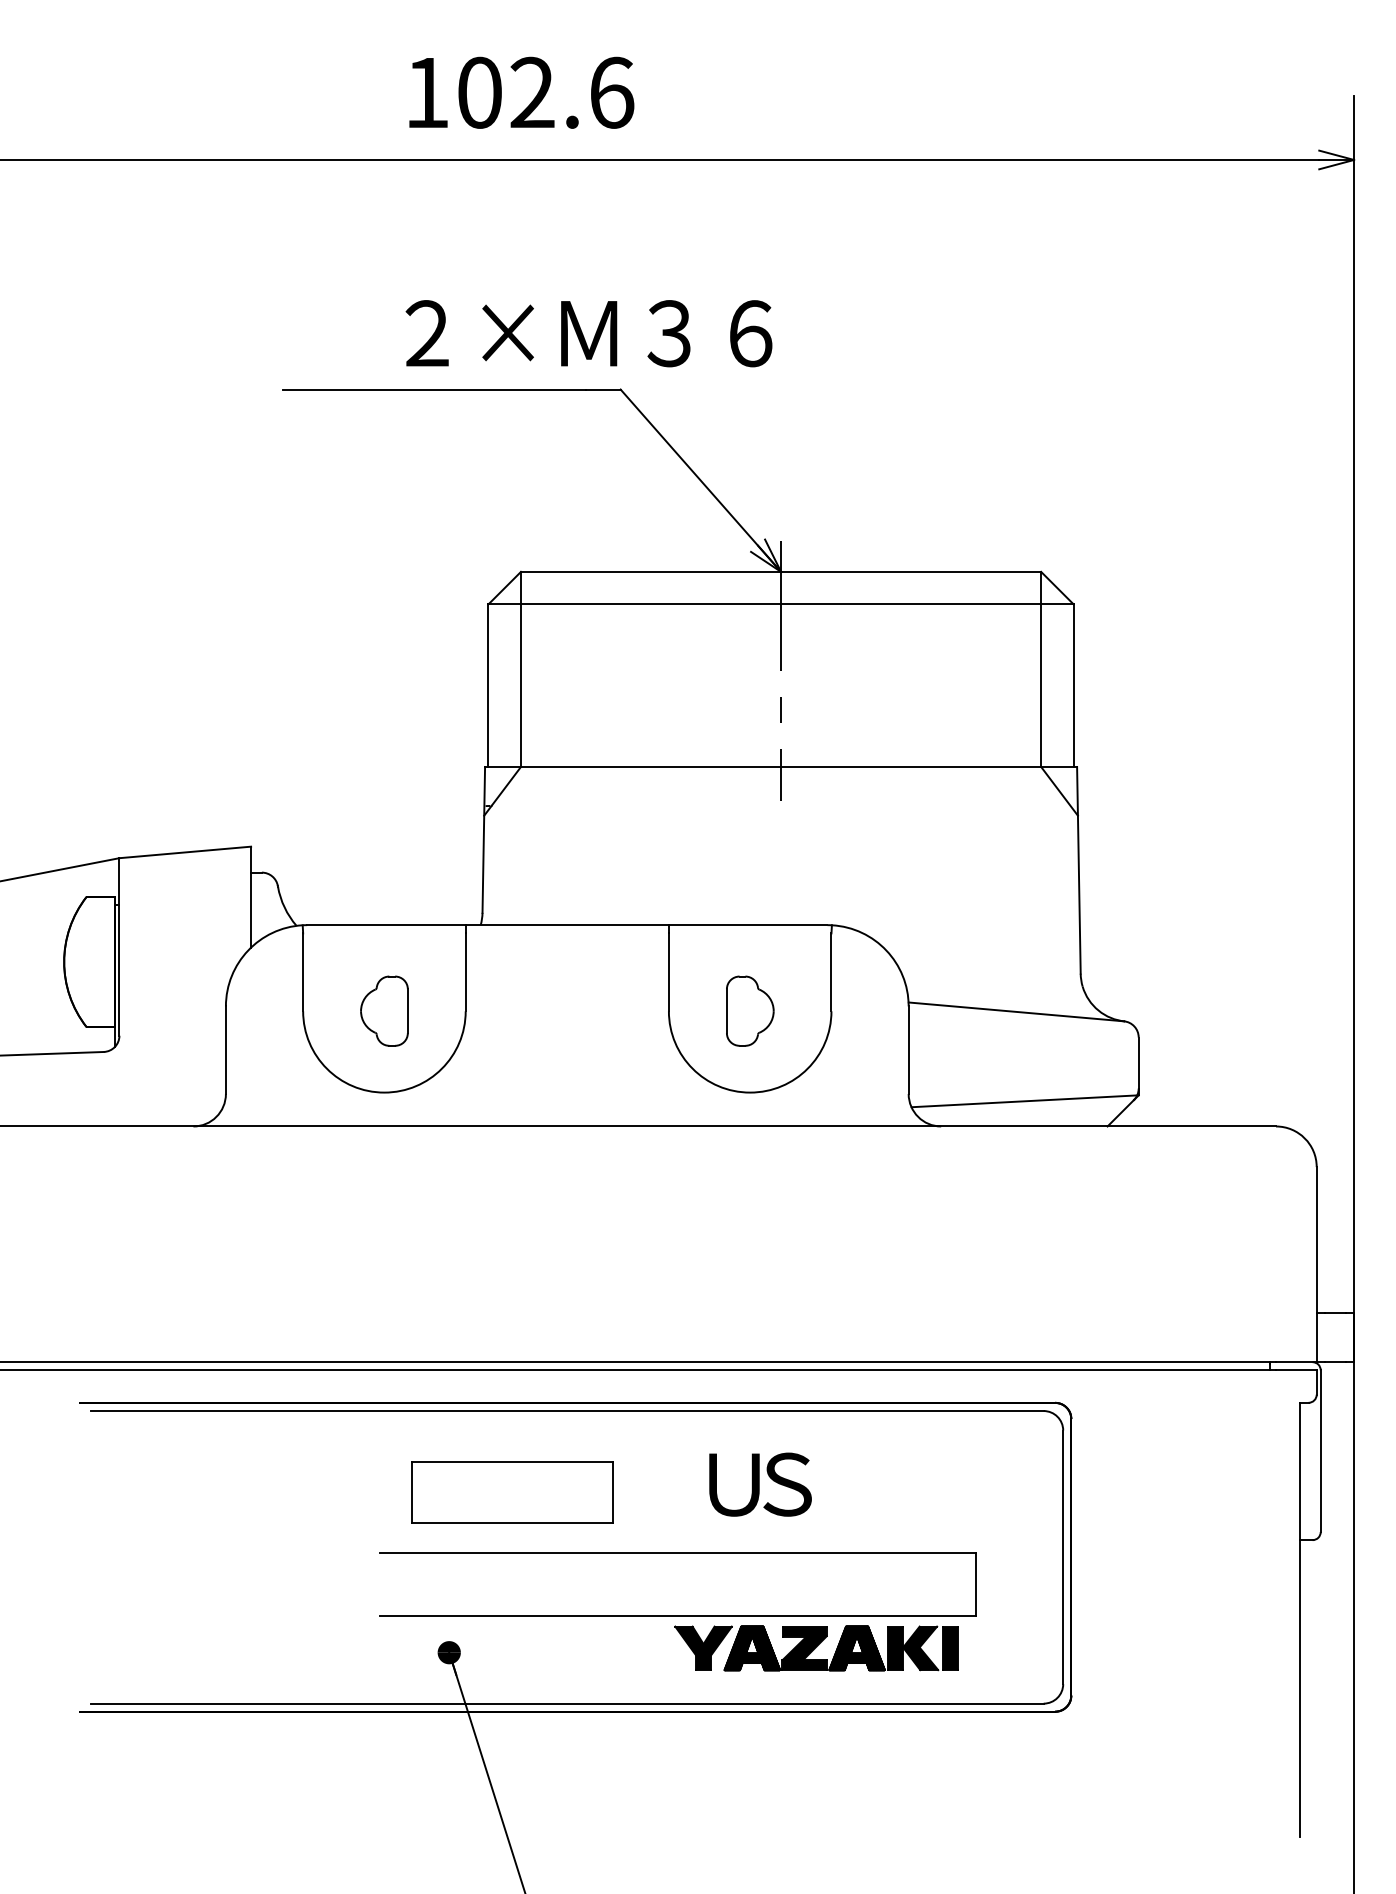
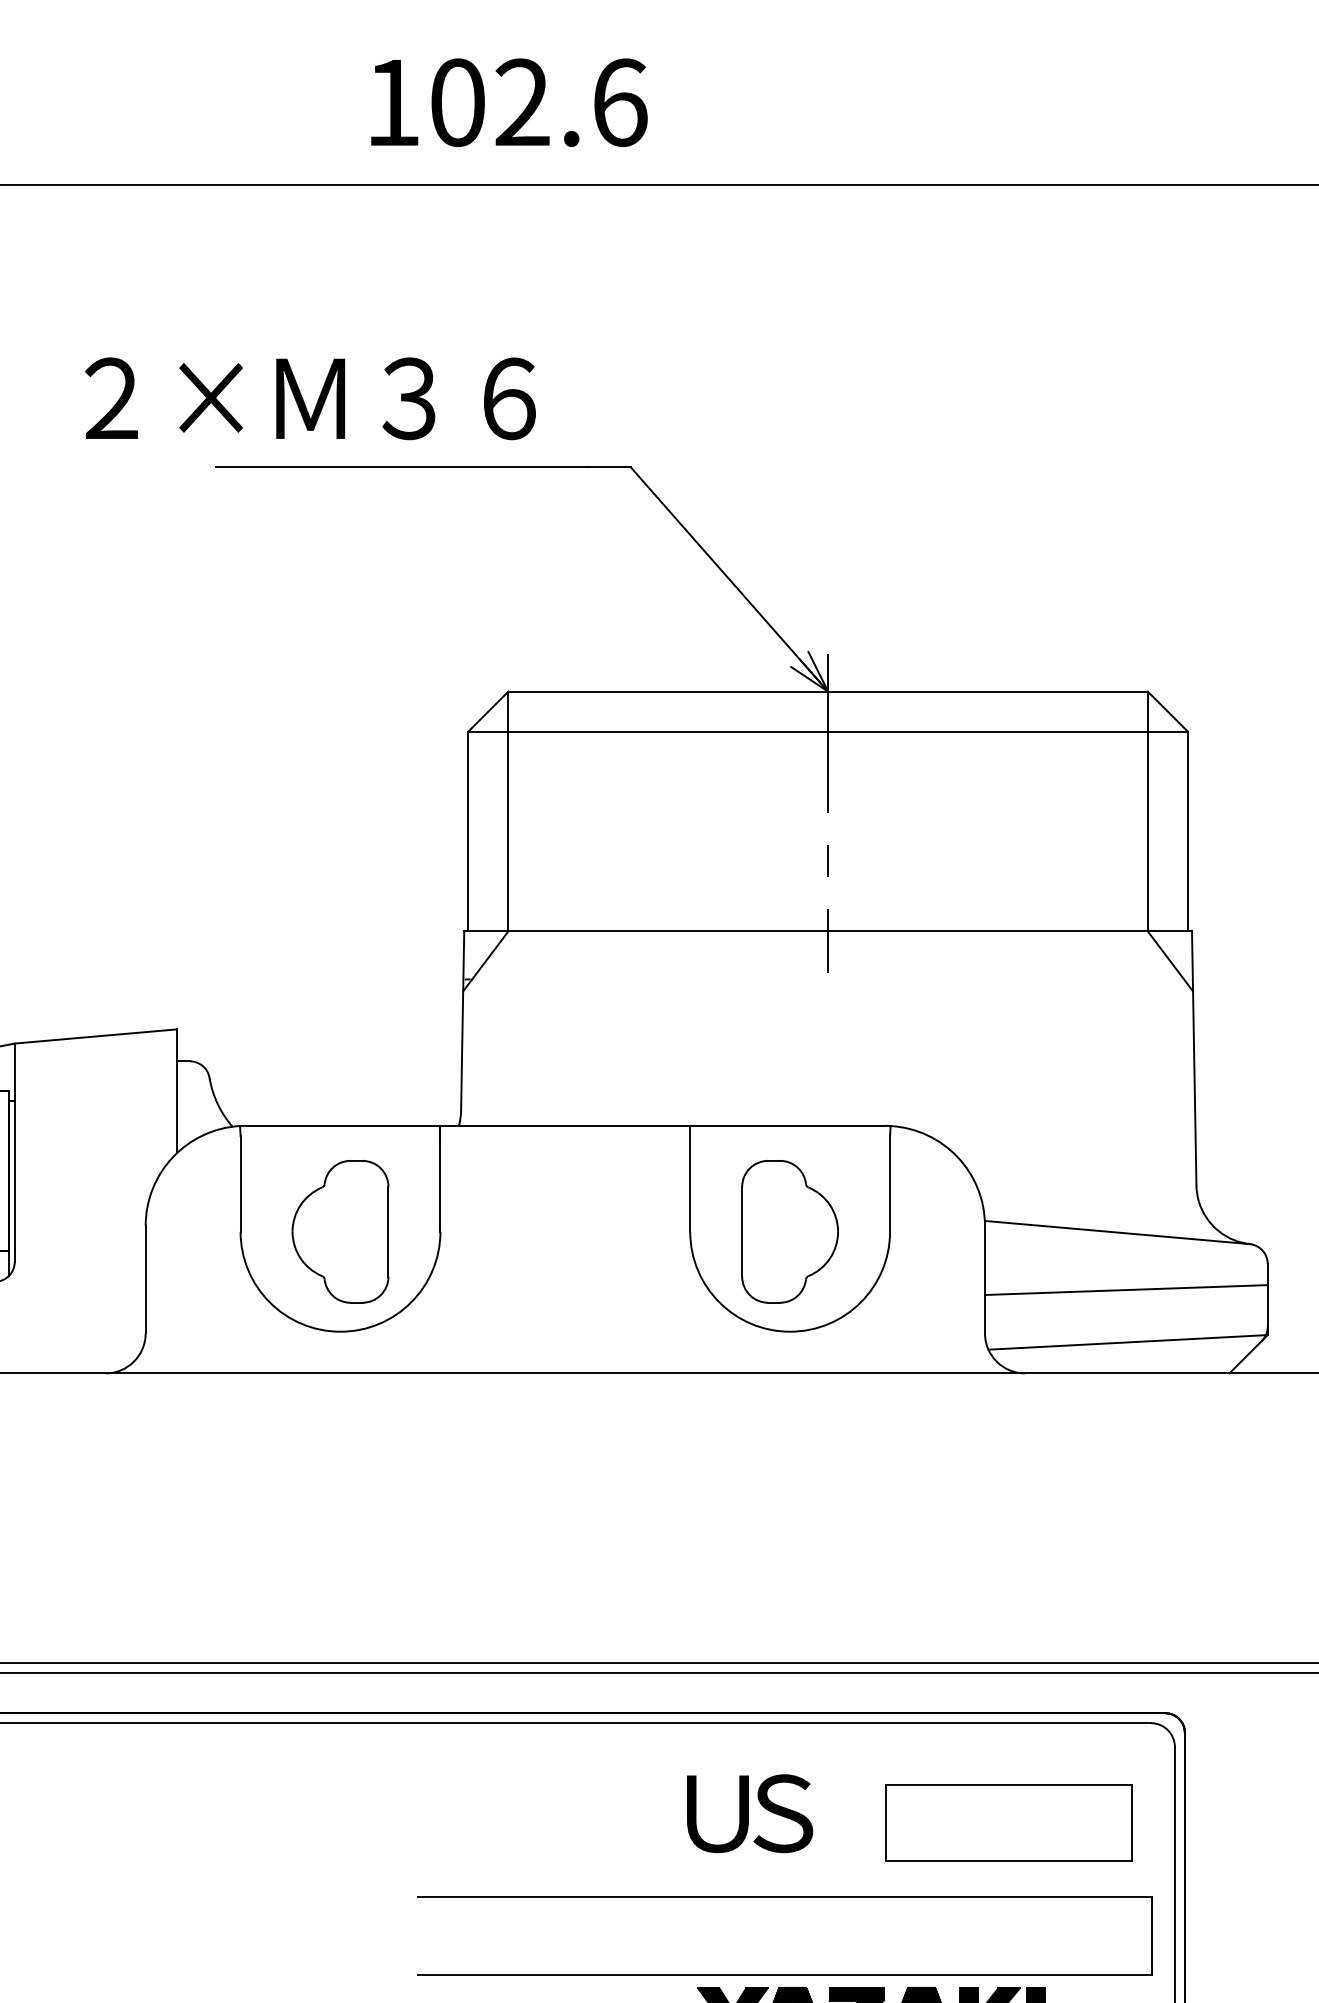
text: (588, 333) -> (309, 398), moved
part: (384, 1010) -> (340, 1230), size x1.67
part: (750, 1010) -> (790, 1230), size x1.67
line: (1023, 1058) -> (1126, 1289), added
text: (760, 1484) -> (749, 1813), moved
part: (512, 1492) -> (1009, 1823), moved
part: (677, 1553) -> (784, 1898), moved

